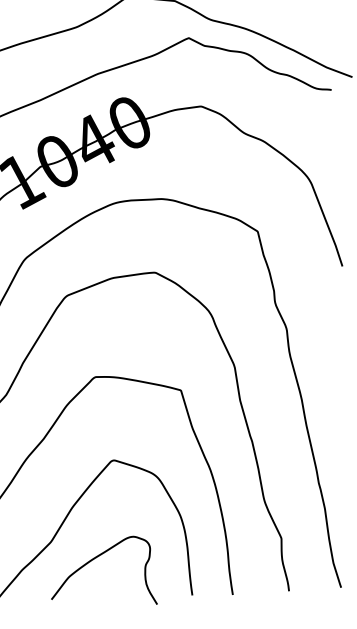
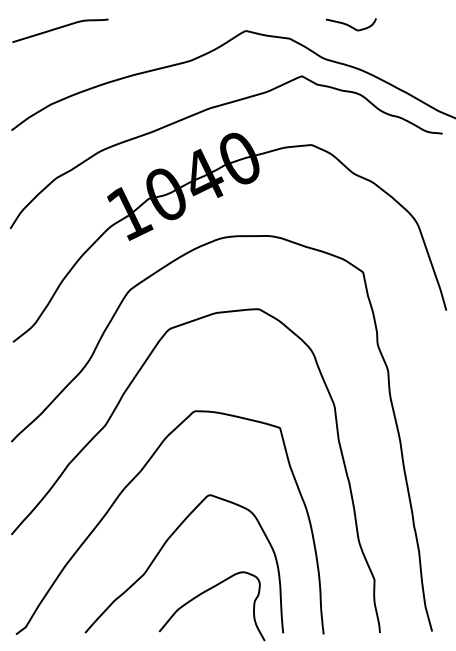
curve: (93, 560) -> (202, 594), moved

